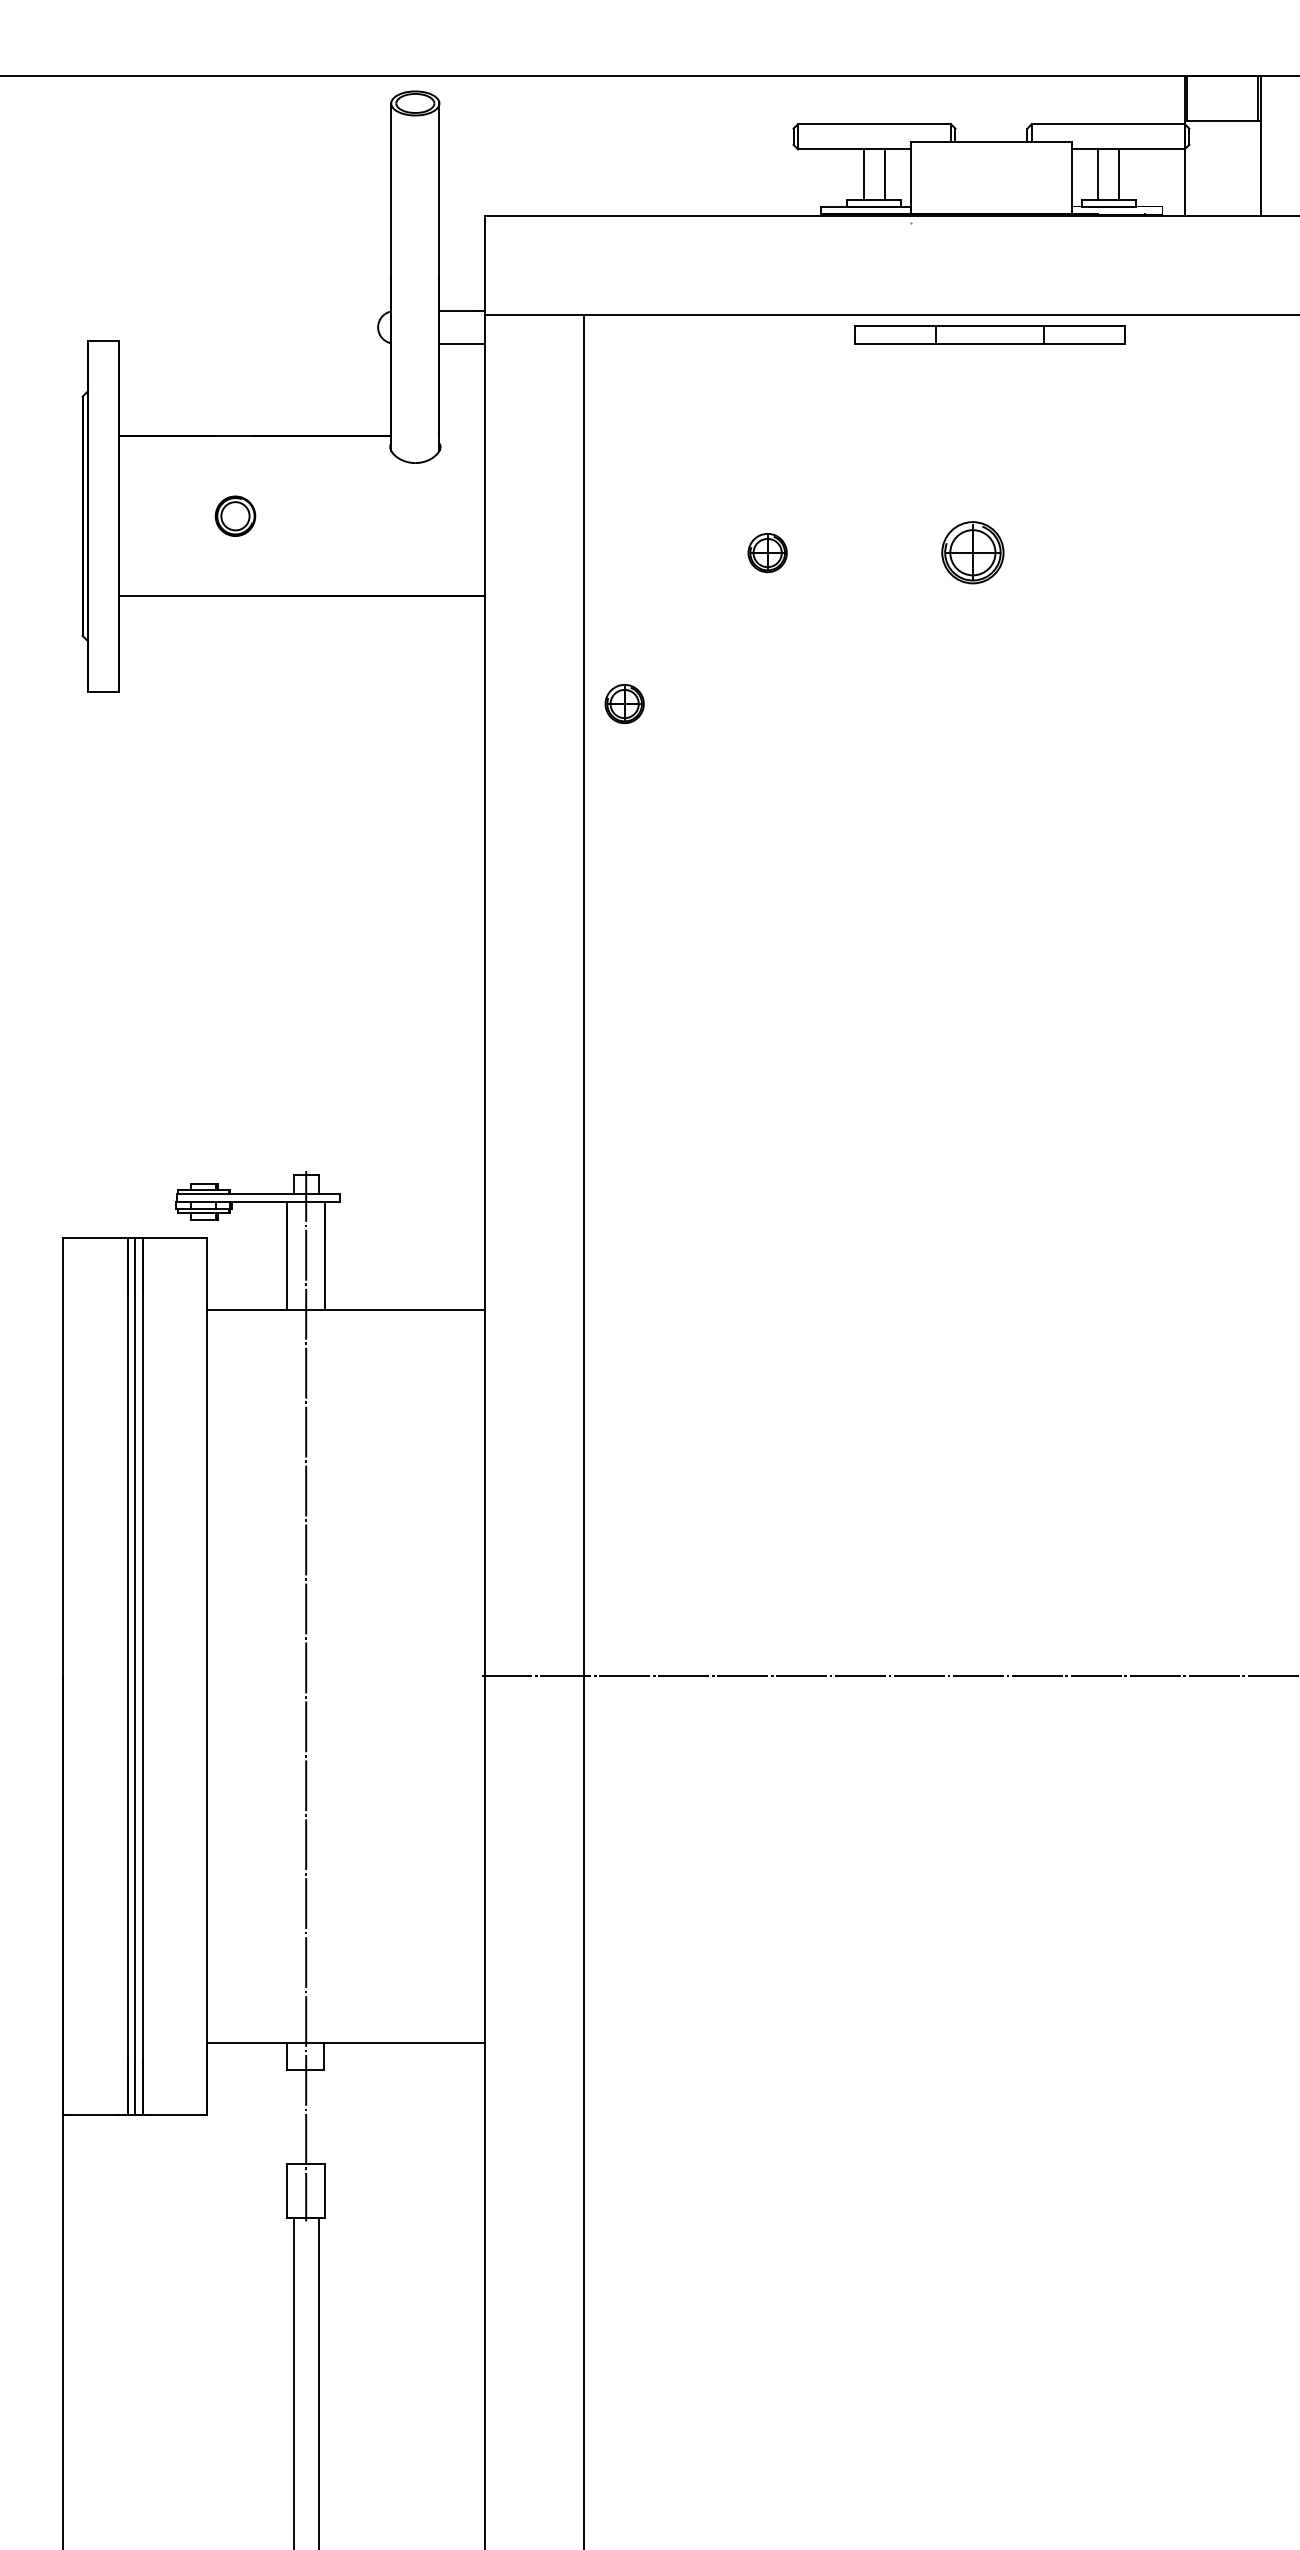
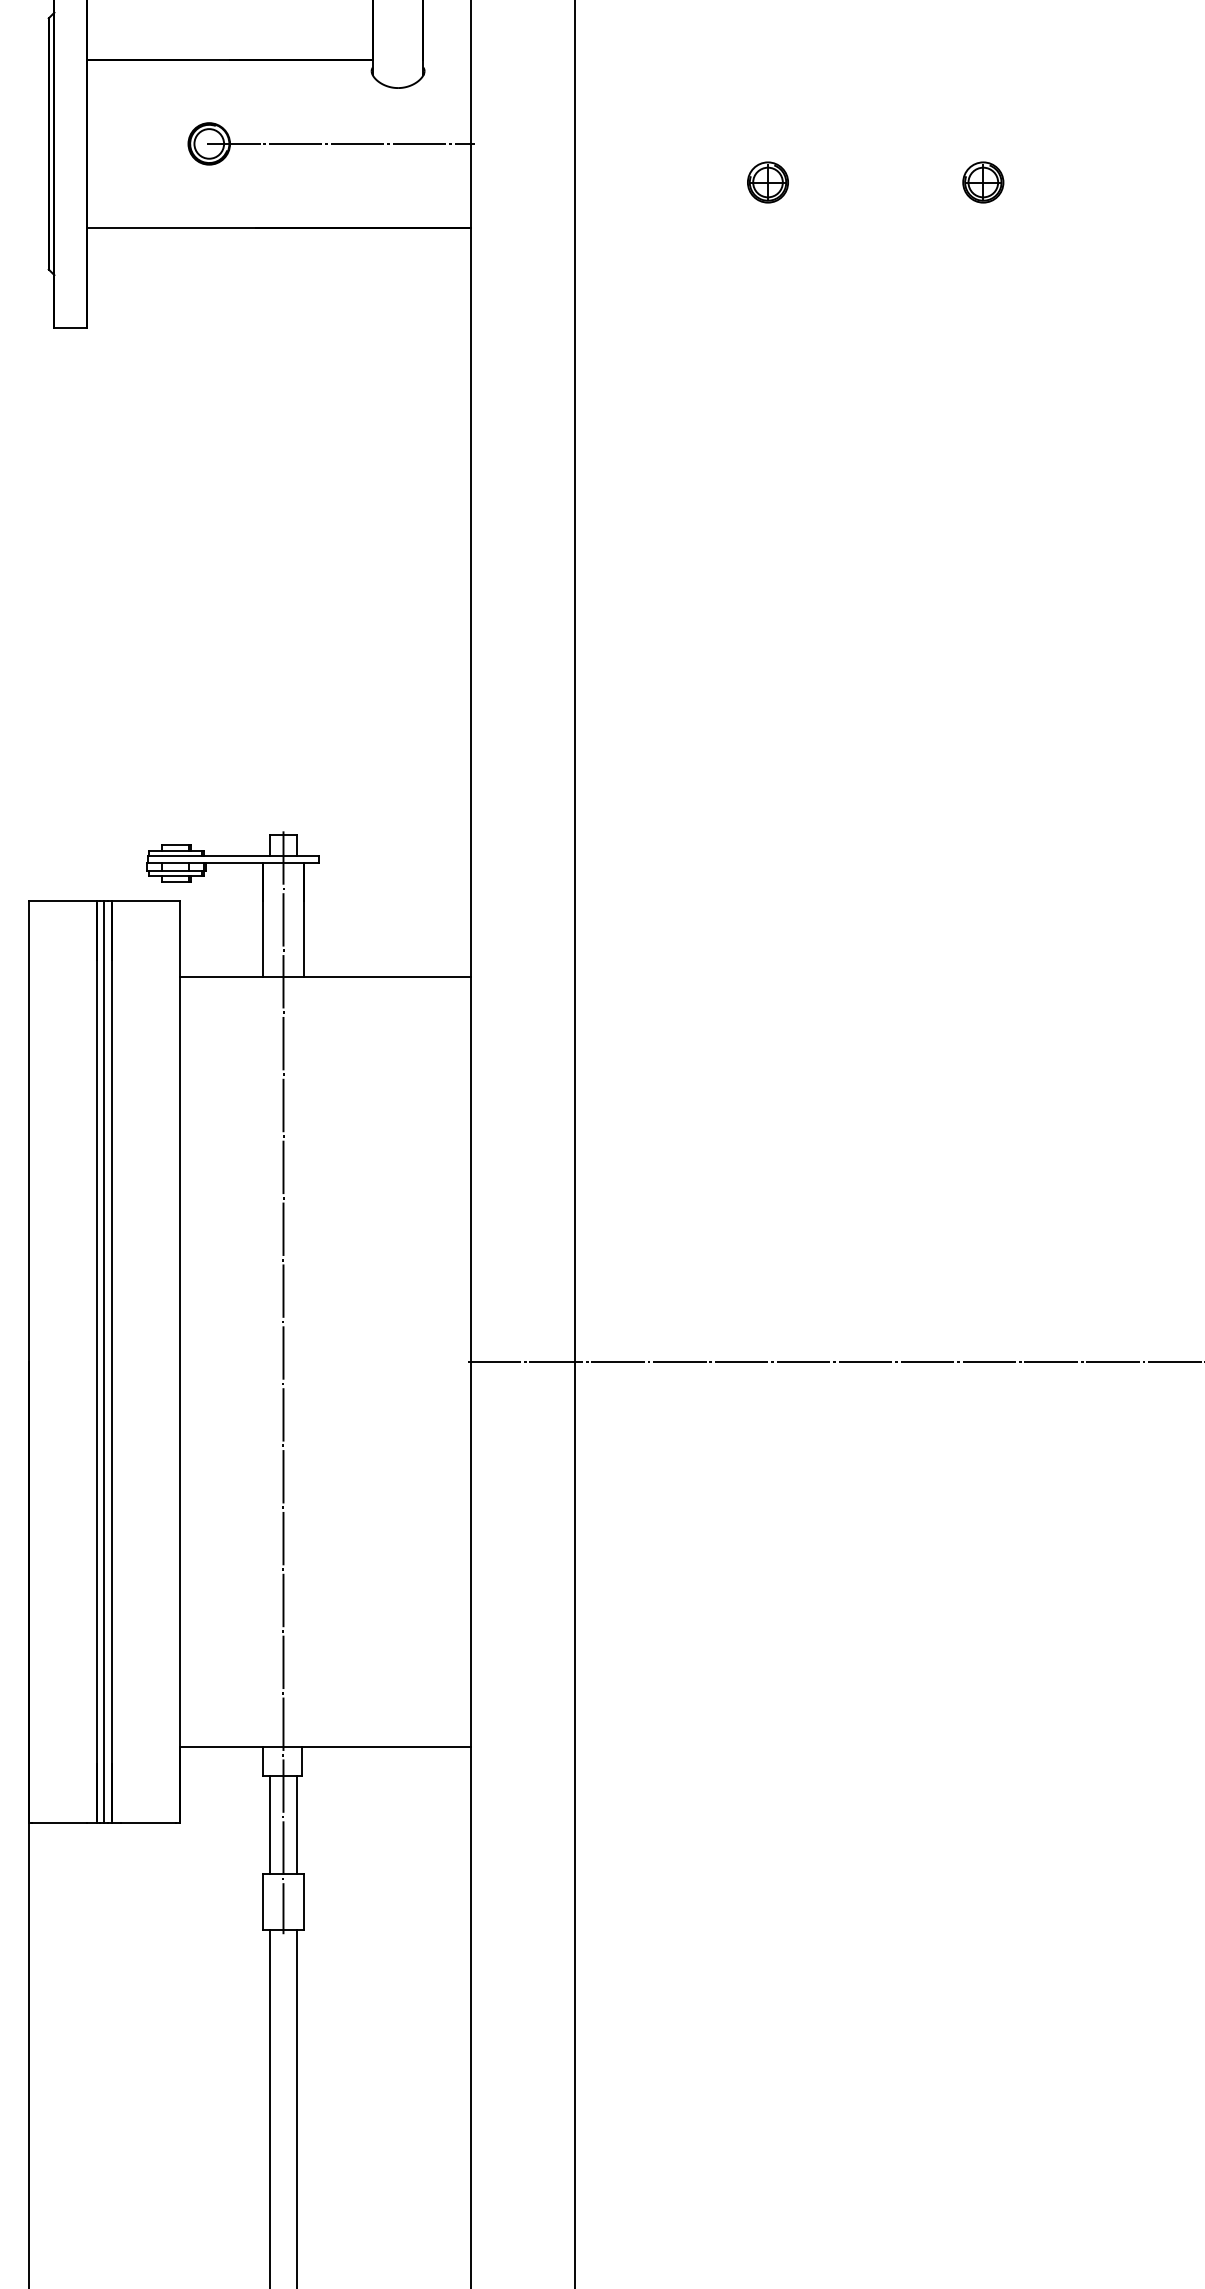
line: (360, 516) -> (340, 144), added
part: (972, 553) -> (983, 183), size x0.62
part: (624, 704) -> (617, 341), removed
line: (293, 2116) -> (270, 1824), added
line: (318, 2116) -> (296, 1824), added

